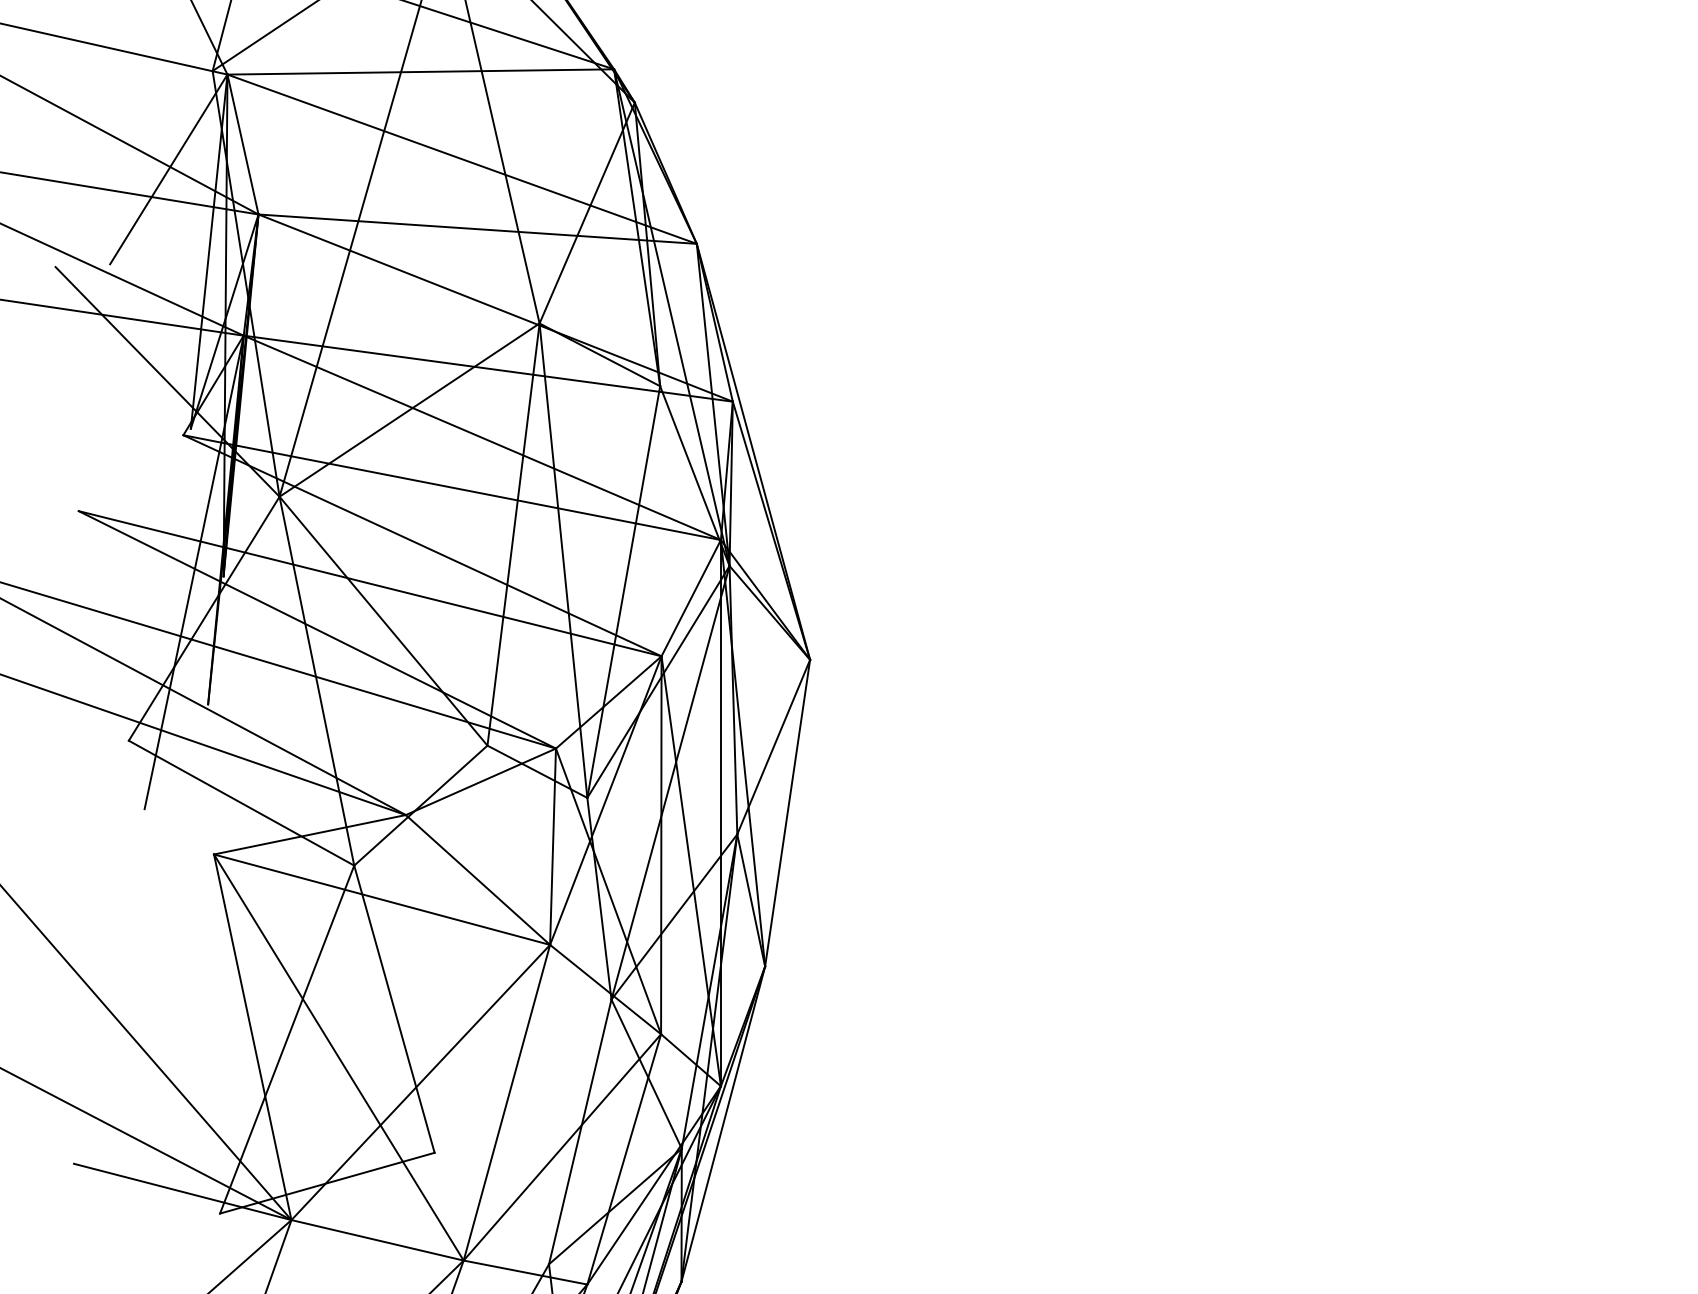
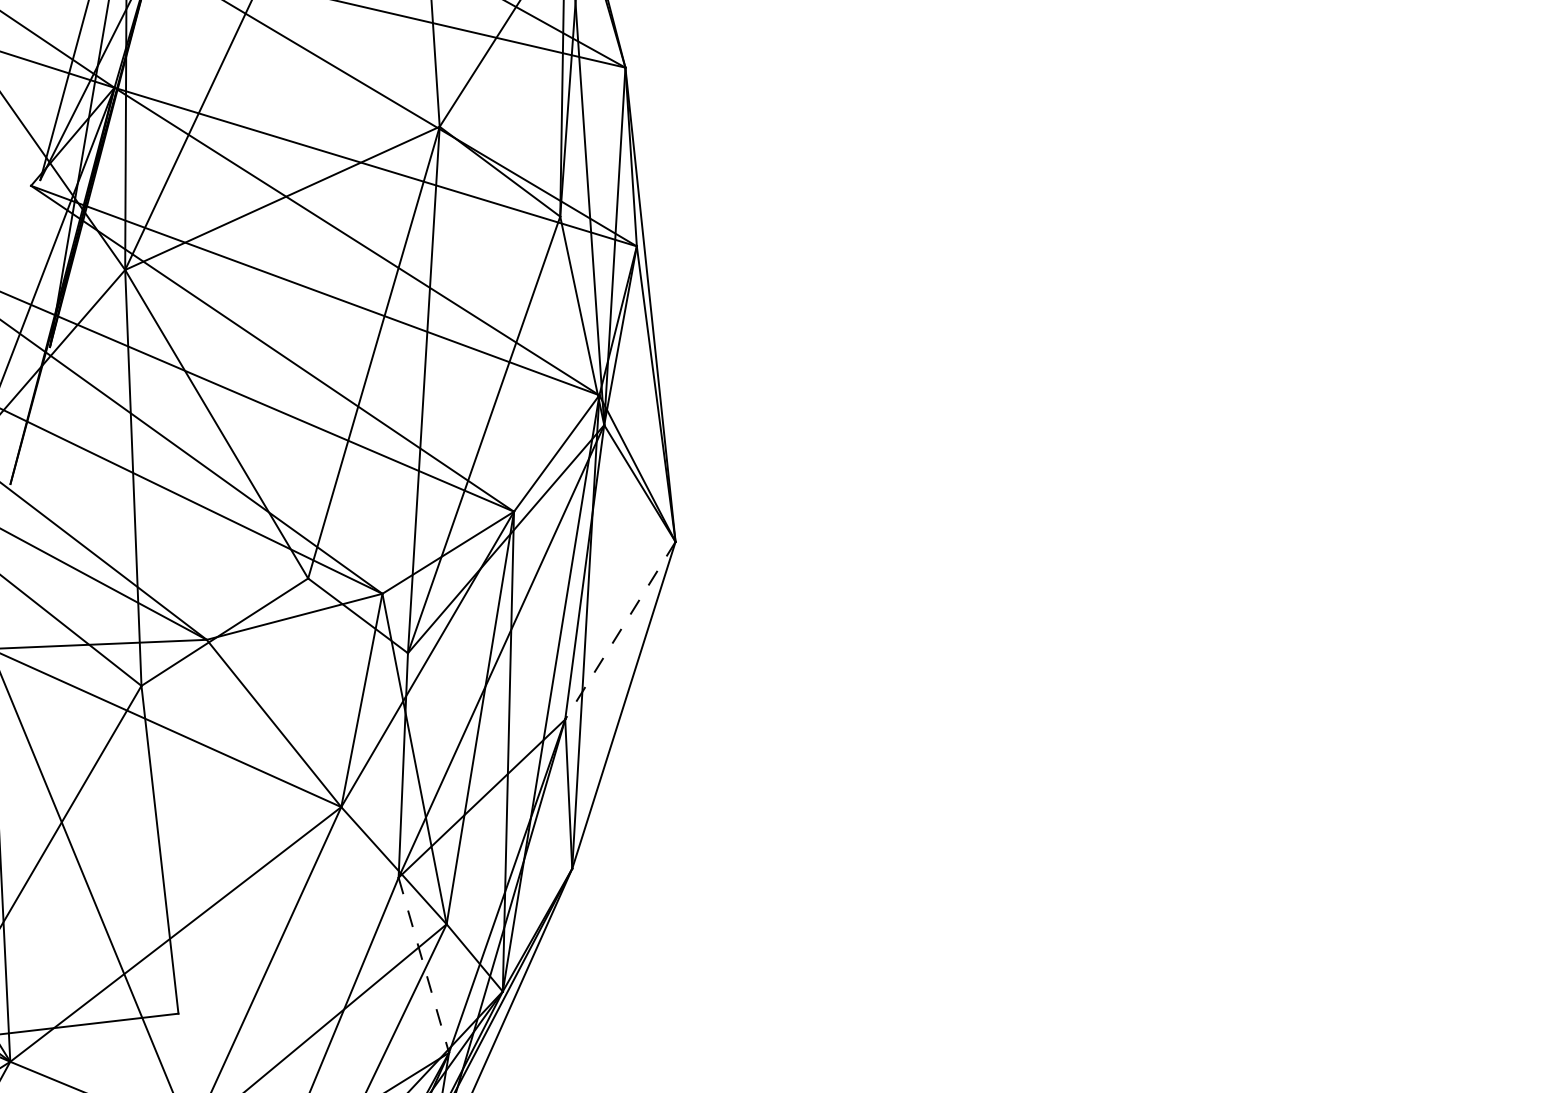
line: (773, 747) -> (620, 631), solid -> dashed
line: (646, 1074) -> (423, 965), solid -> dashed

